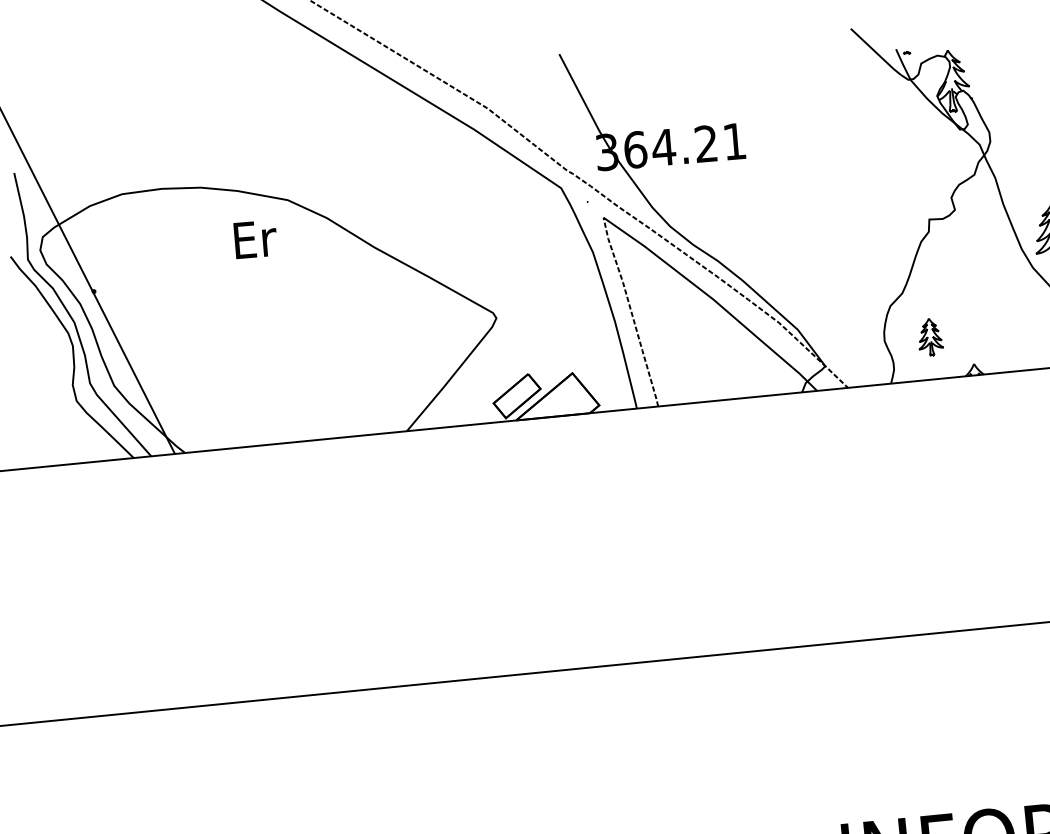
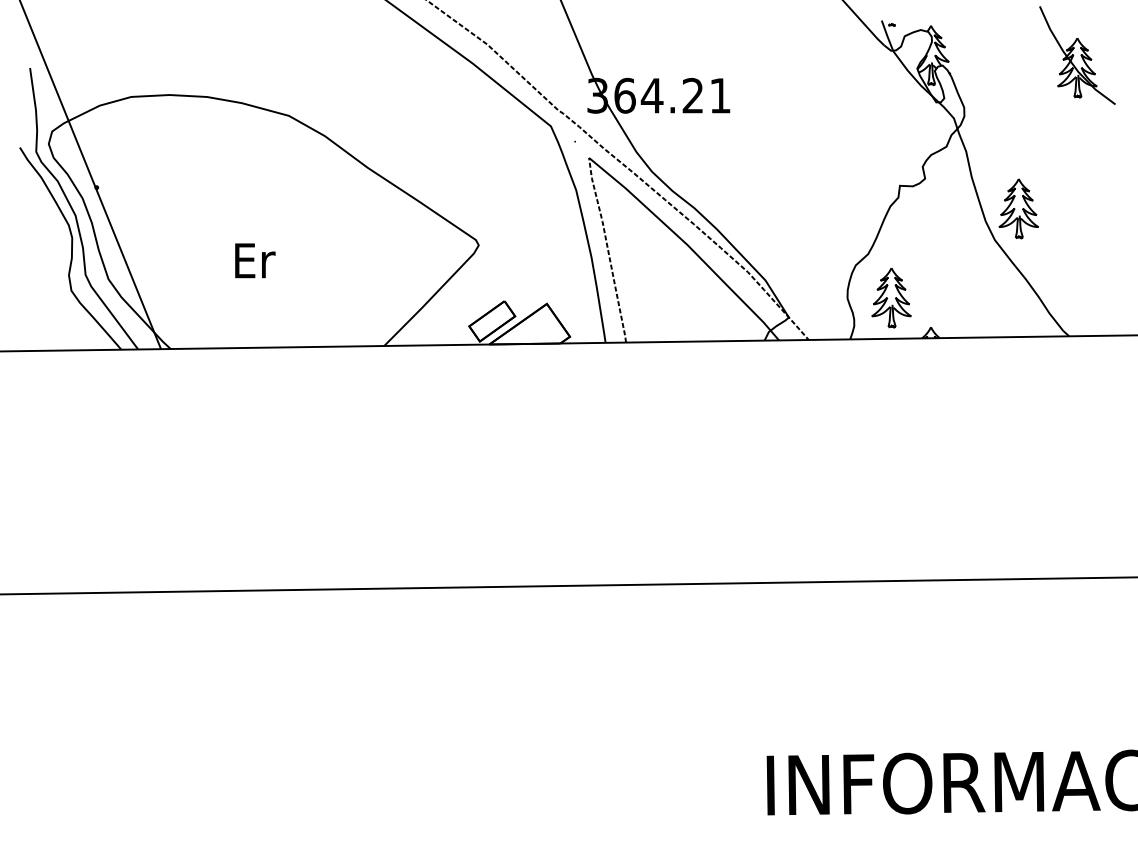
text: (255, 239) -> (255, 260), moved
part: (930, 337) -> (891, 298), size x1.67

